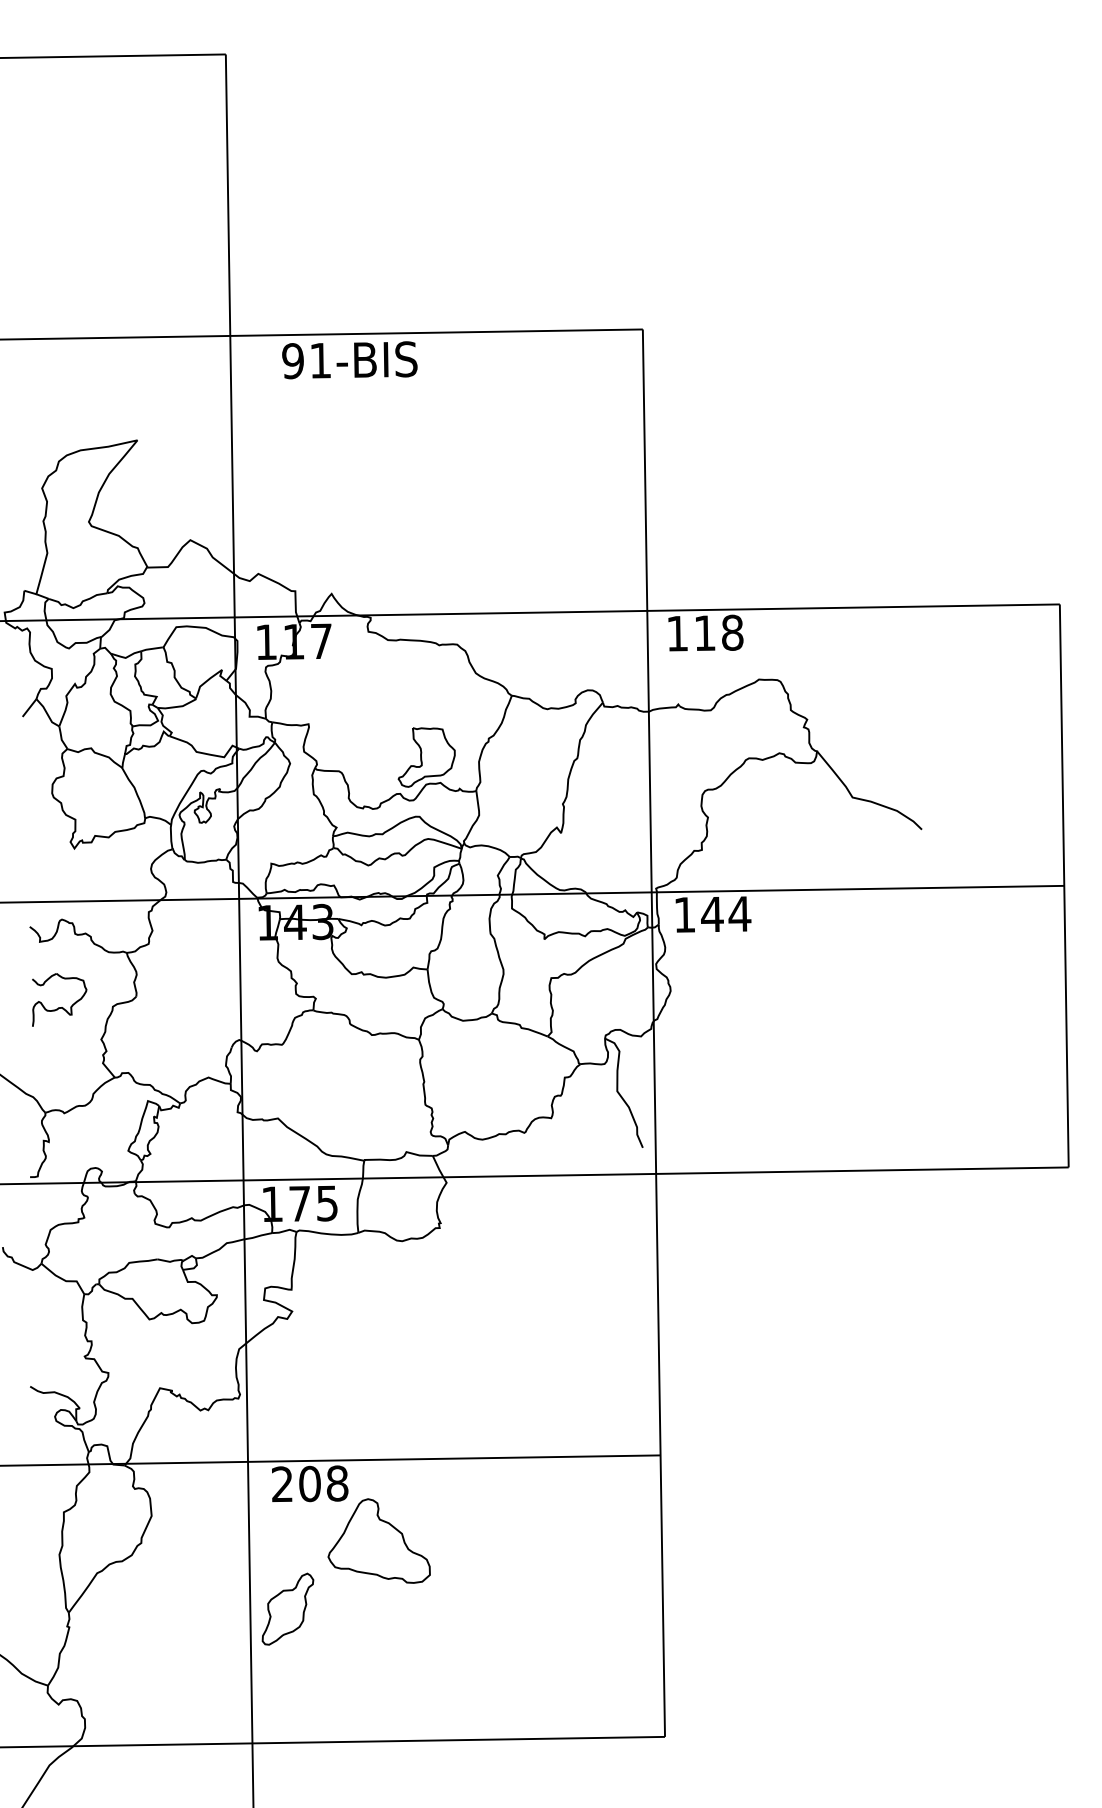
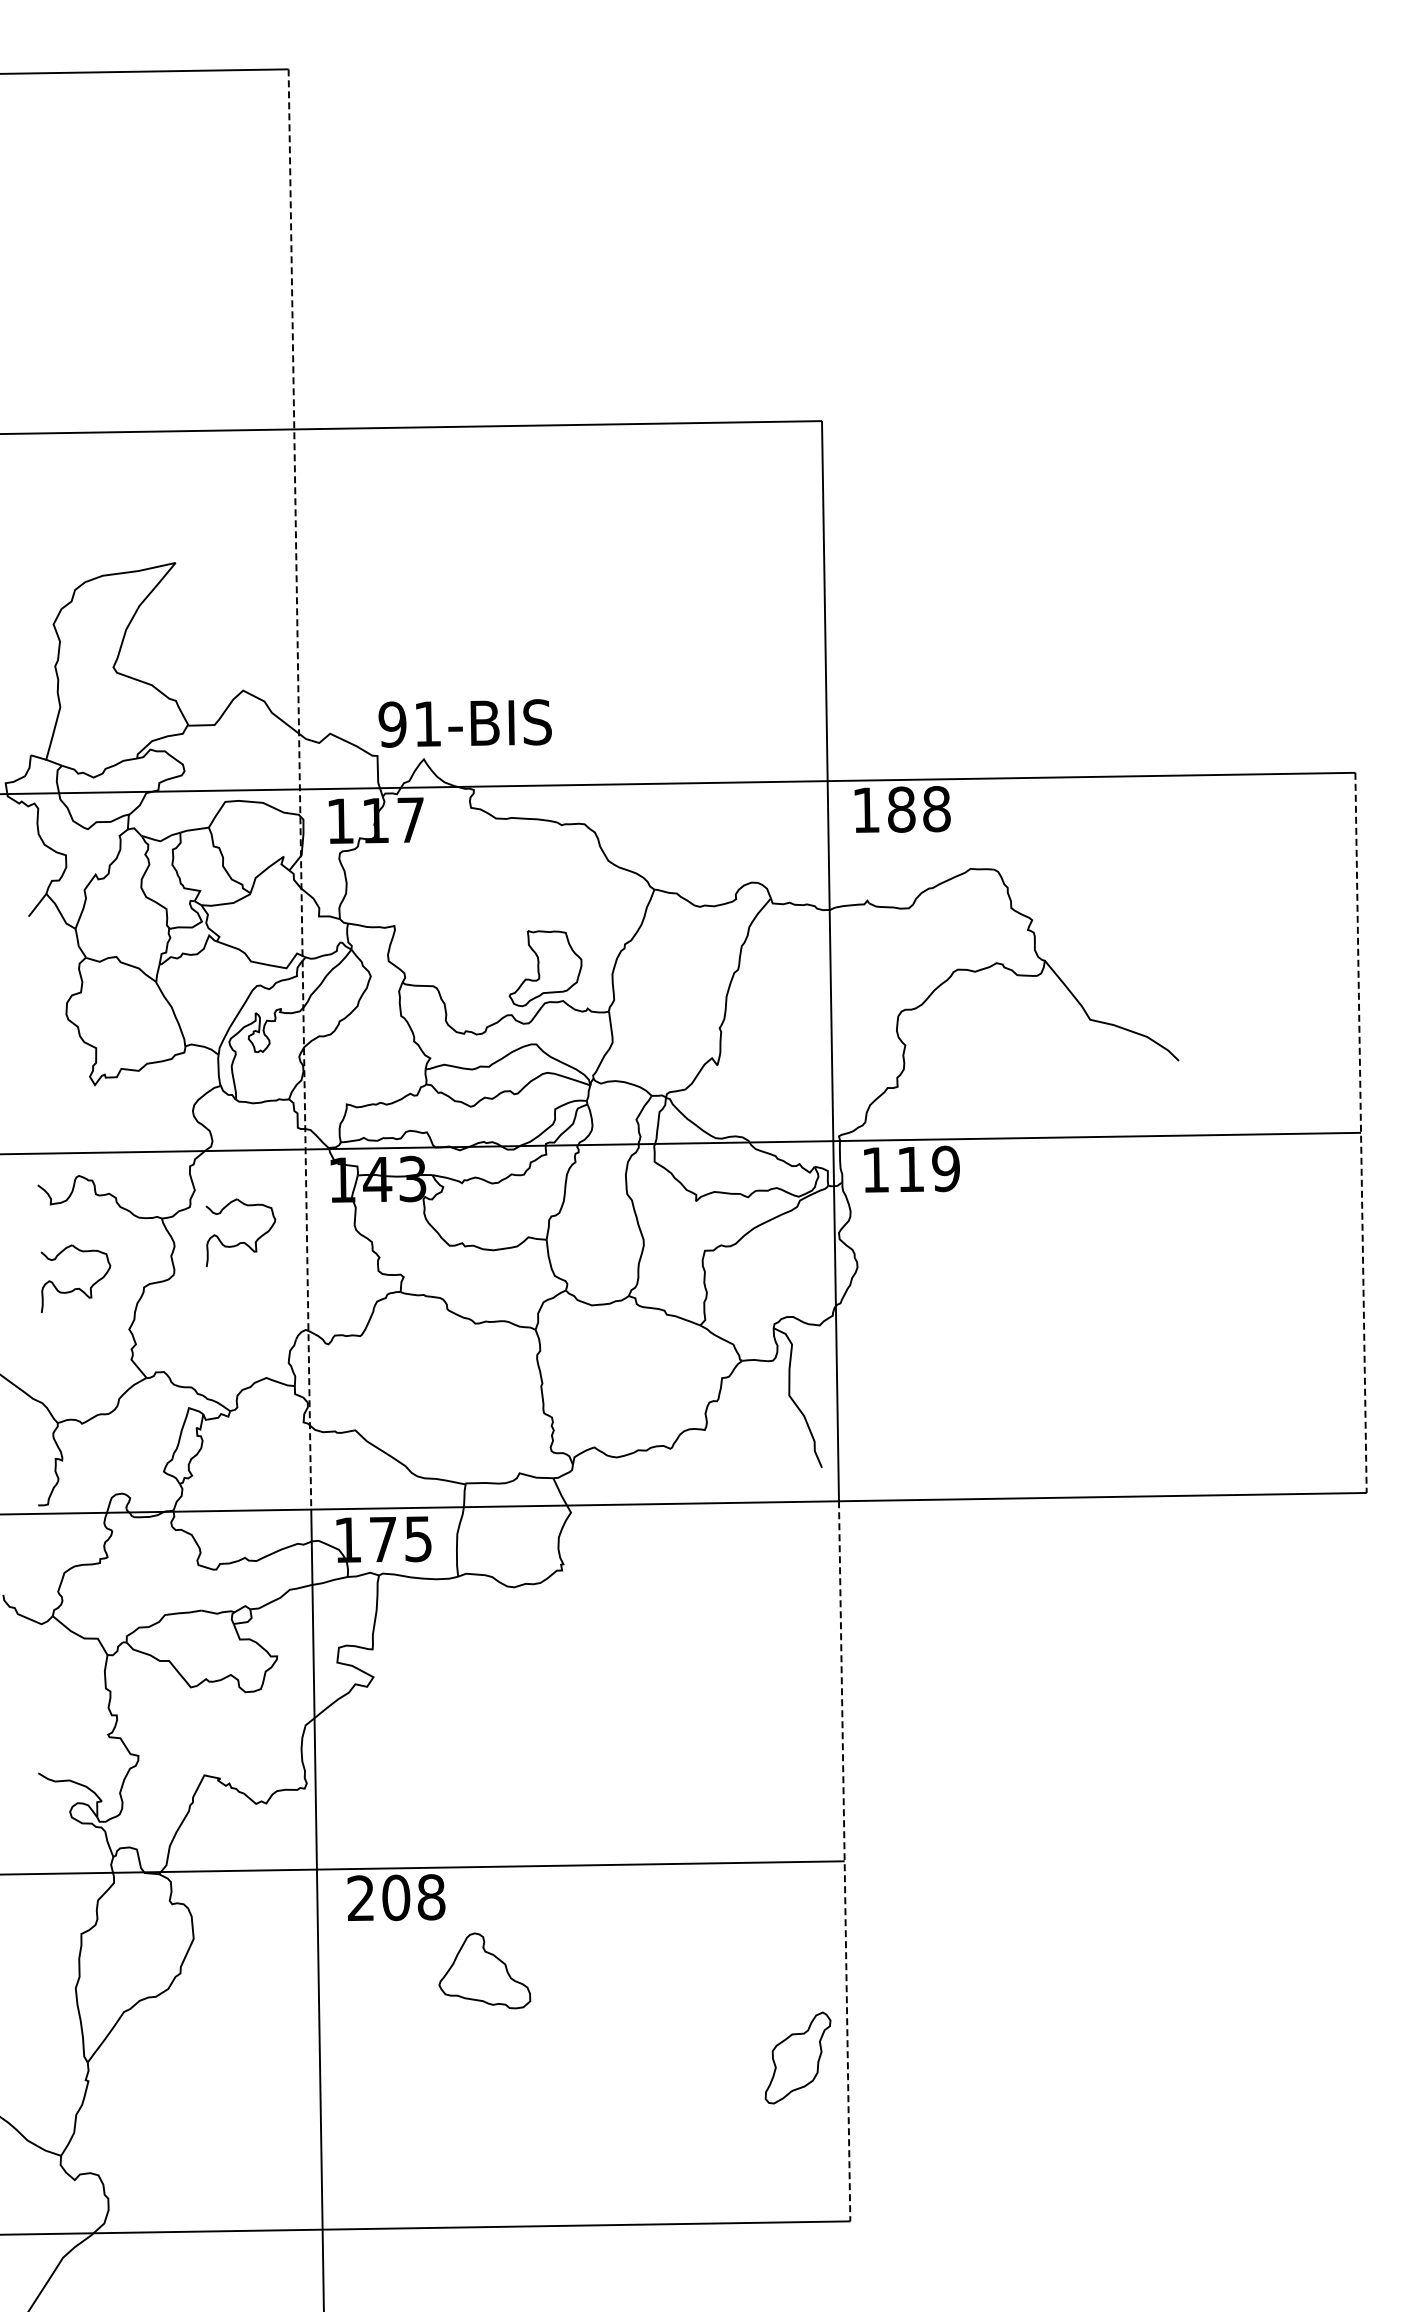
text: (349, 360) -> (464, 723), moved
line: (234, 617) -> (299, 789), solid -> dashed
text: (705, 633) -> (901, 809), 118 -> 188
line: (1064, 886) -> (1361, 1133), solid -> dashed
text: (726, 913) -> (928, 1168), 144 -> 119
part: (188, 971) -> (240, 1242), added
line: (660, 1455) -> (844, 1861), solid -> dashed
part: (379, 1540) -> (484, 1970), size x0.7
part: (287, 1608) -> (797, 2057), moved

